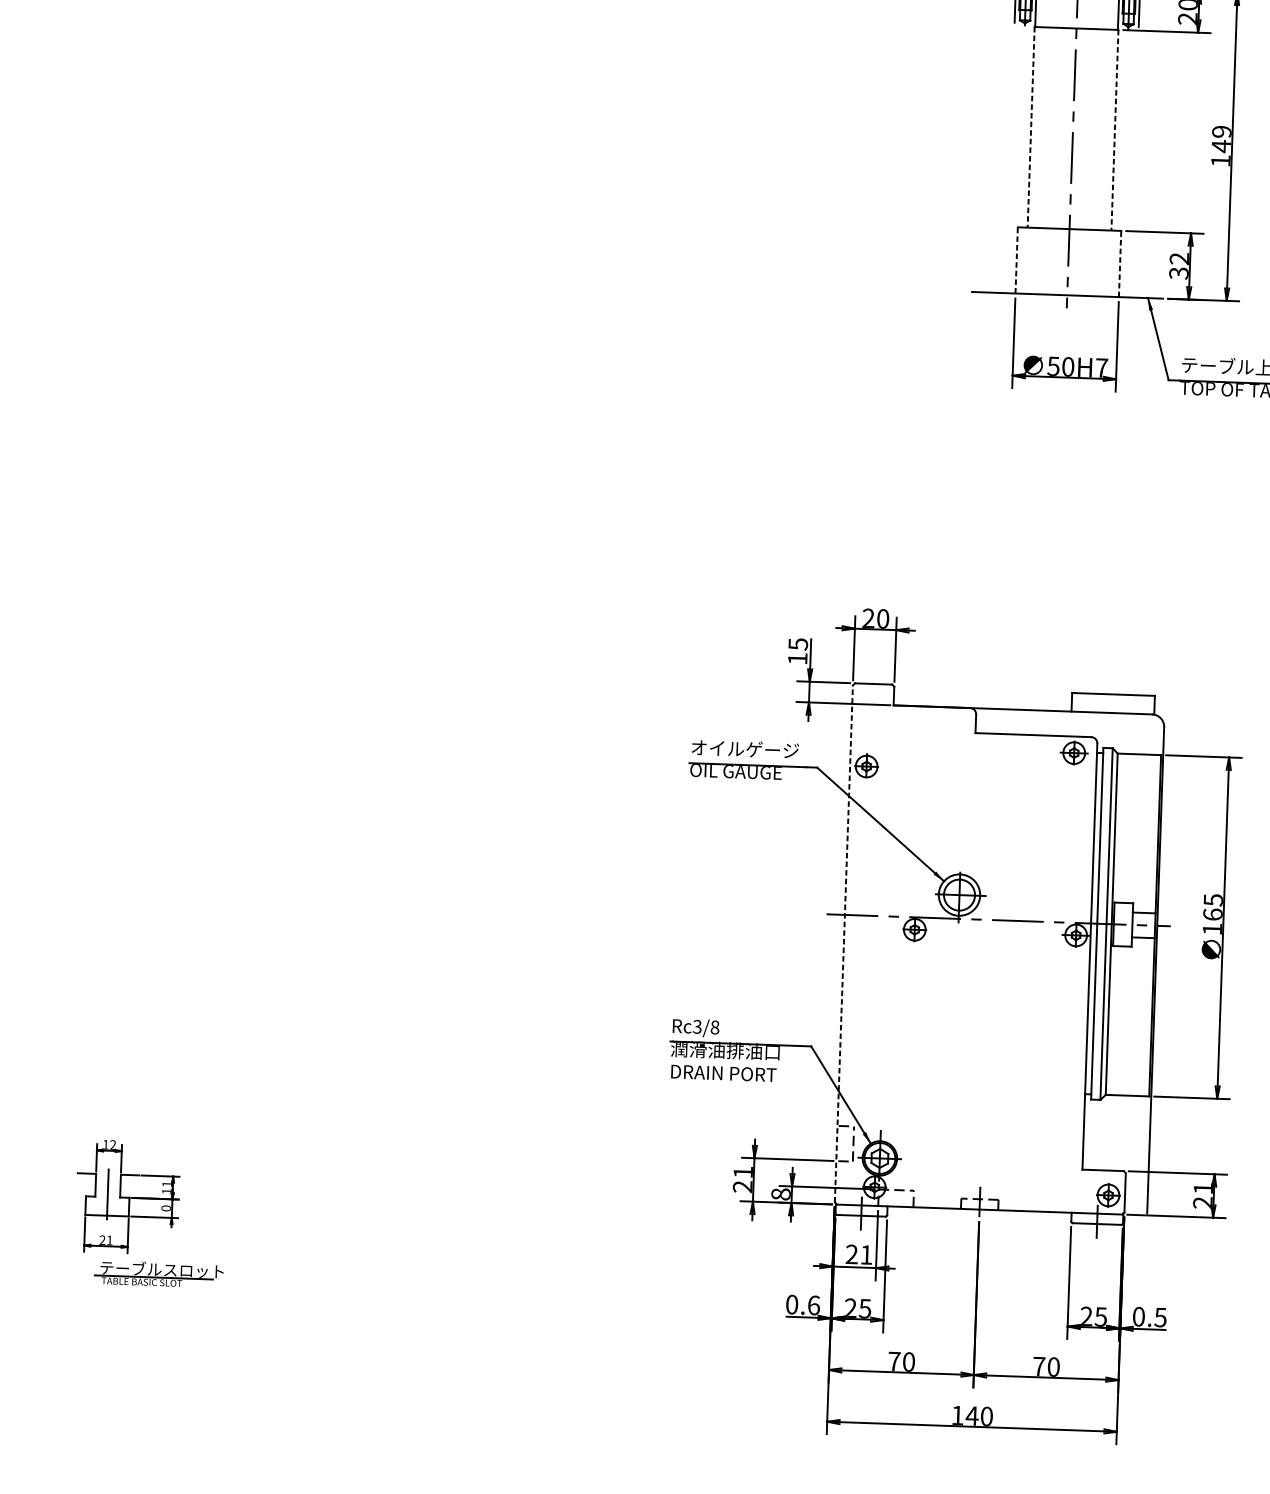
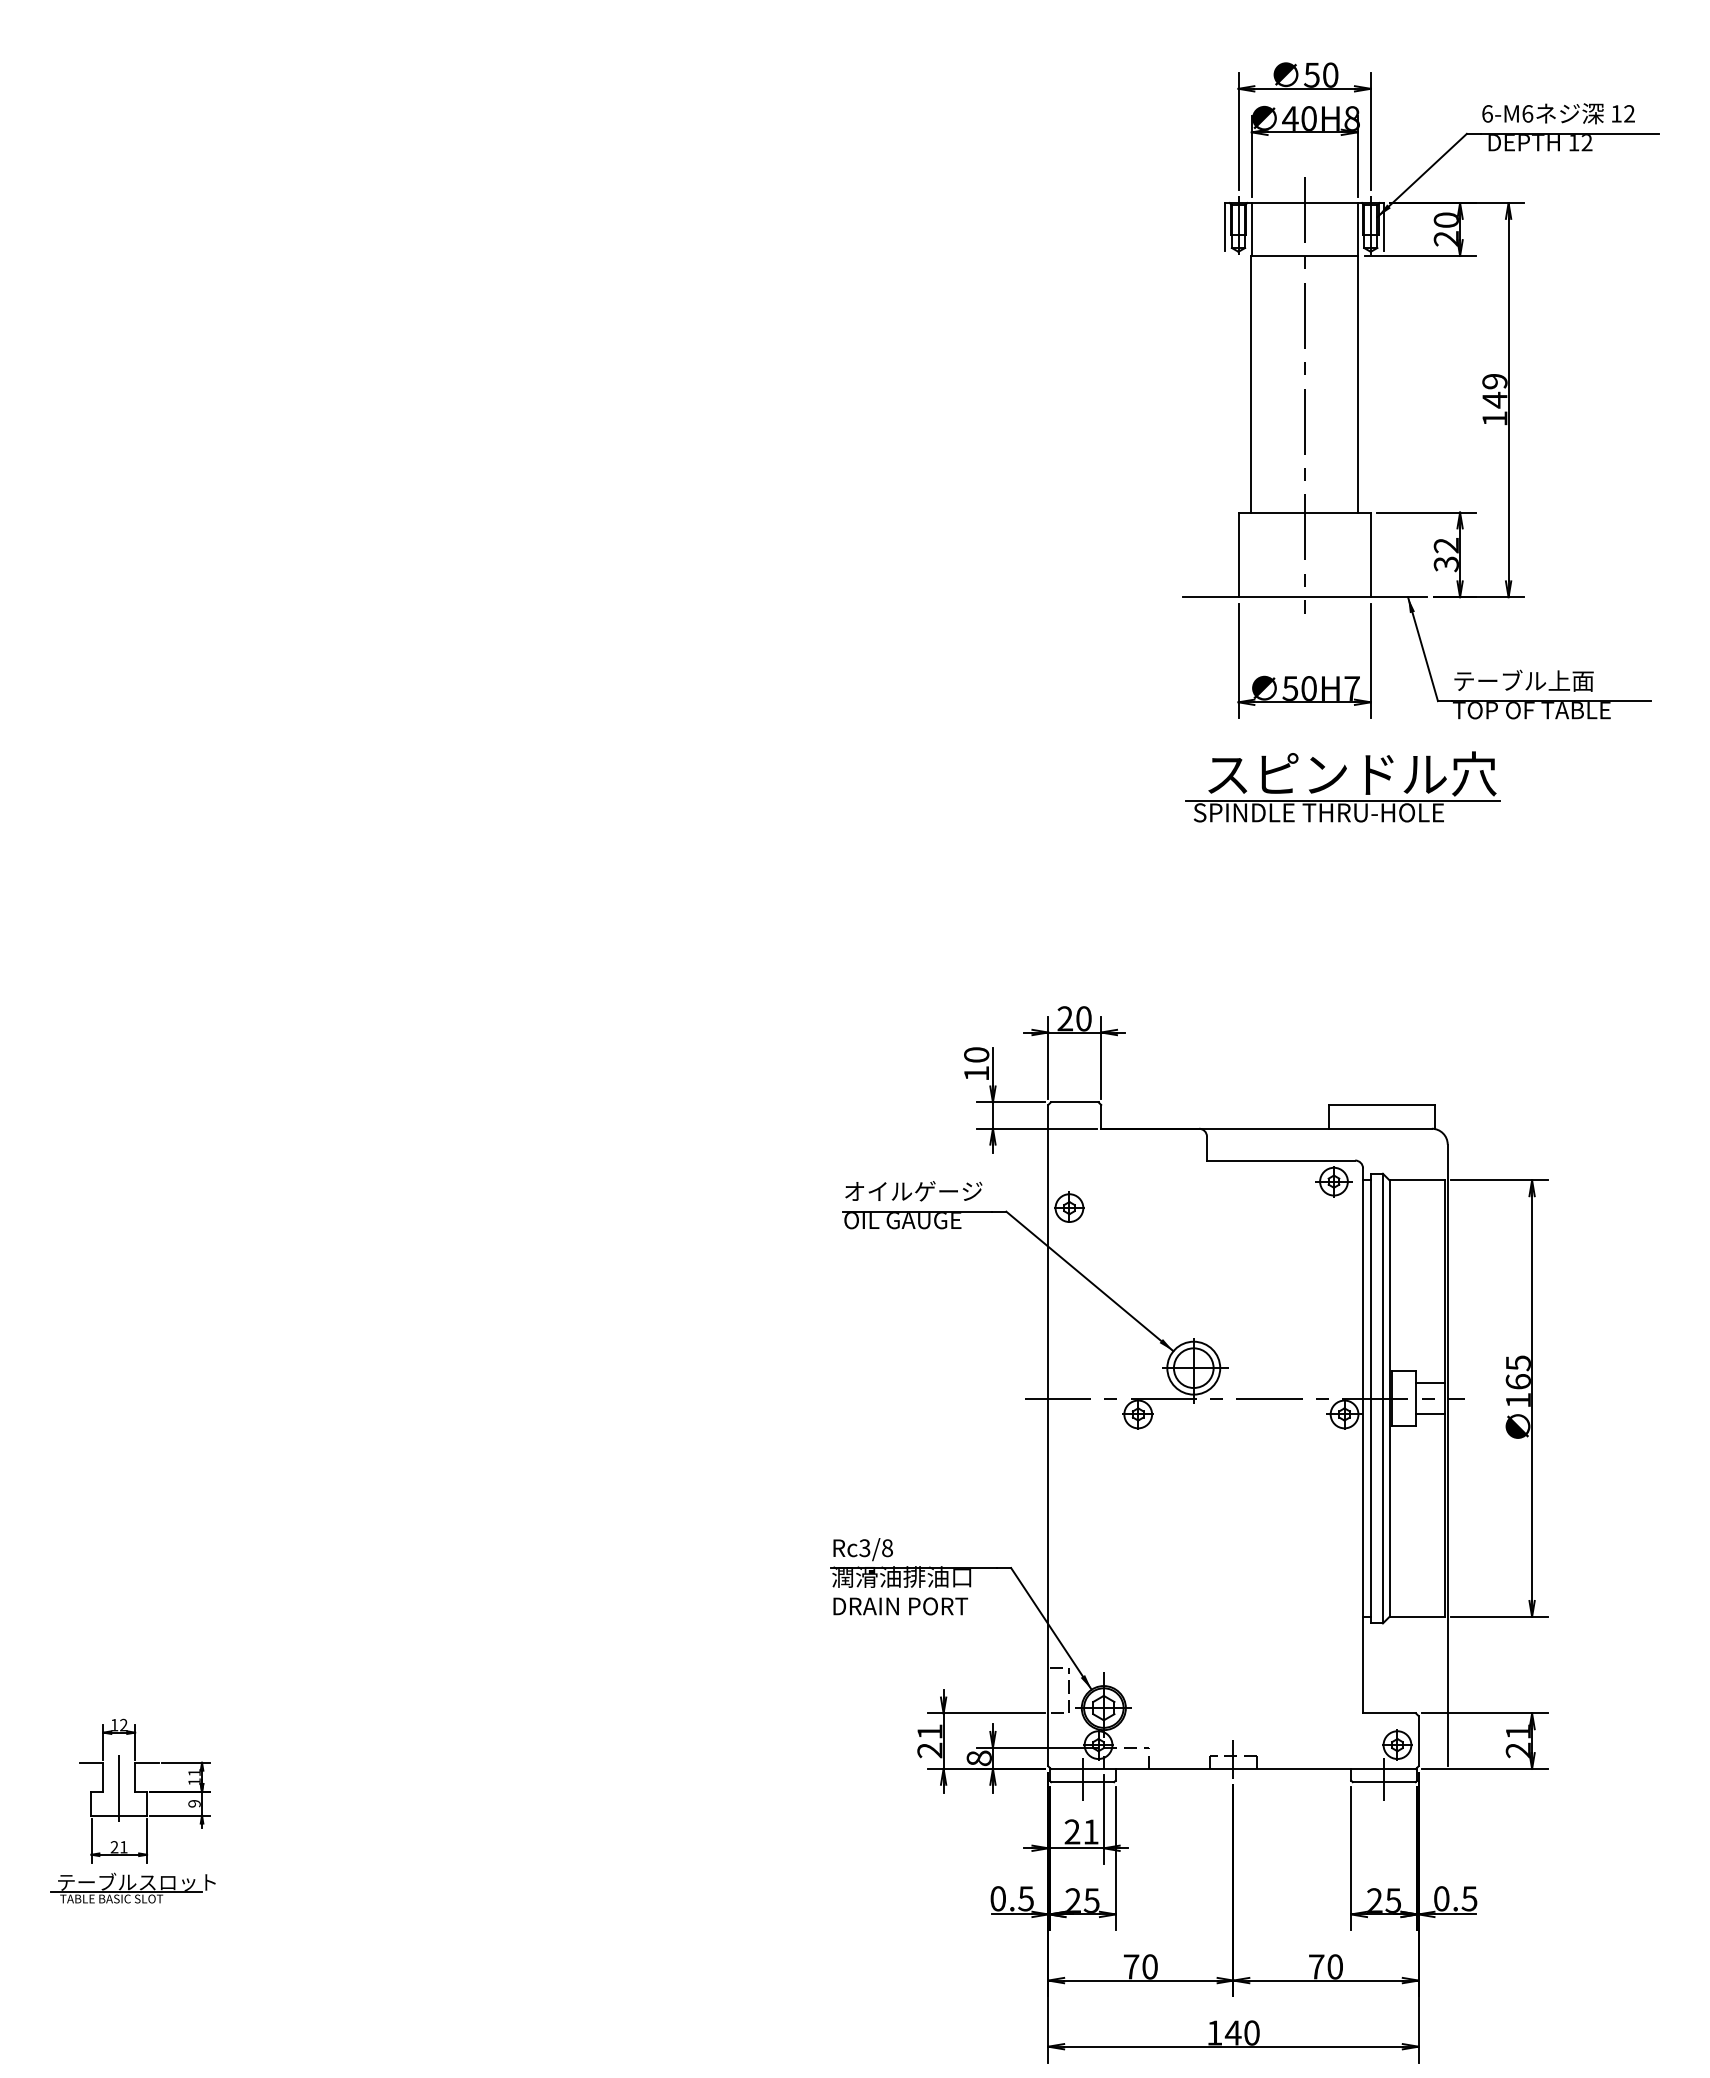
line: (1031, 127) -> (1251, 384), dashed -> solid
line: (1115, 130) -> (1358, 384), dashed -> solid
line: (1016, 260) -> (1238, 554), dashed -> solid
line: (1119, 263) -> (1370, 554), dashed -> solid
part: (1087, 439) -> (1337, 780), added
text: (798, 644) -> (976, 1055), 15 -> 10
line: (844, 943) -> (1048, 1435), dashed -> solid
text: (166, 1208) -> (194, 1803), 0 -> 9
part: (158, 1273) -> (132, 1887), moved
text: (814, 1305) -> (1026, 1898), 0.6 -> 0.5

